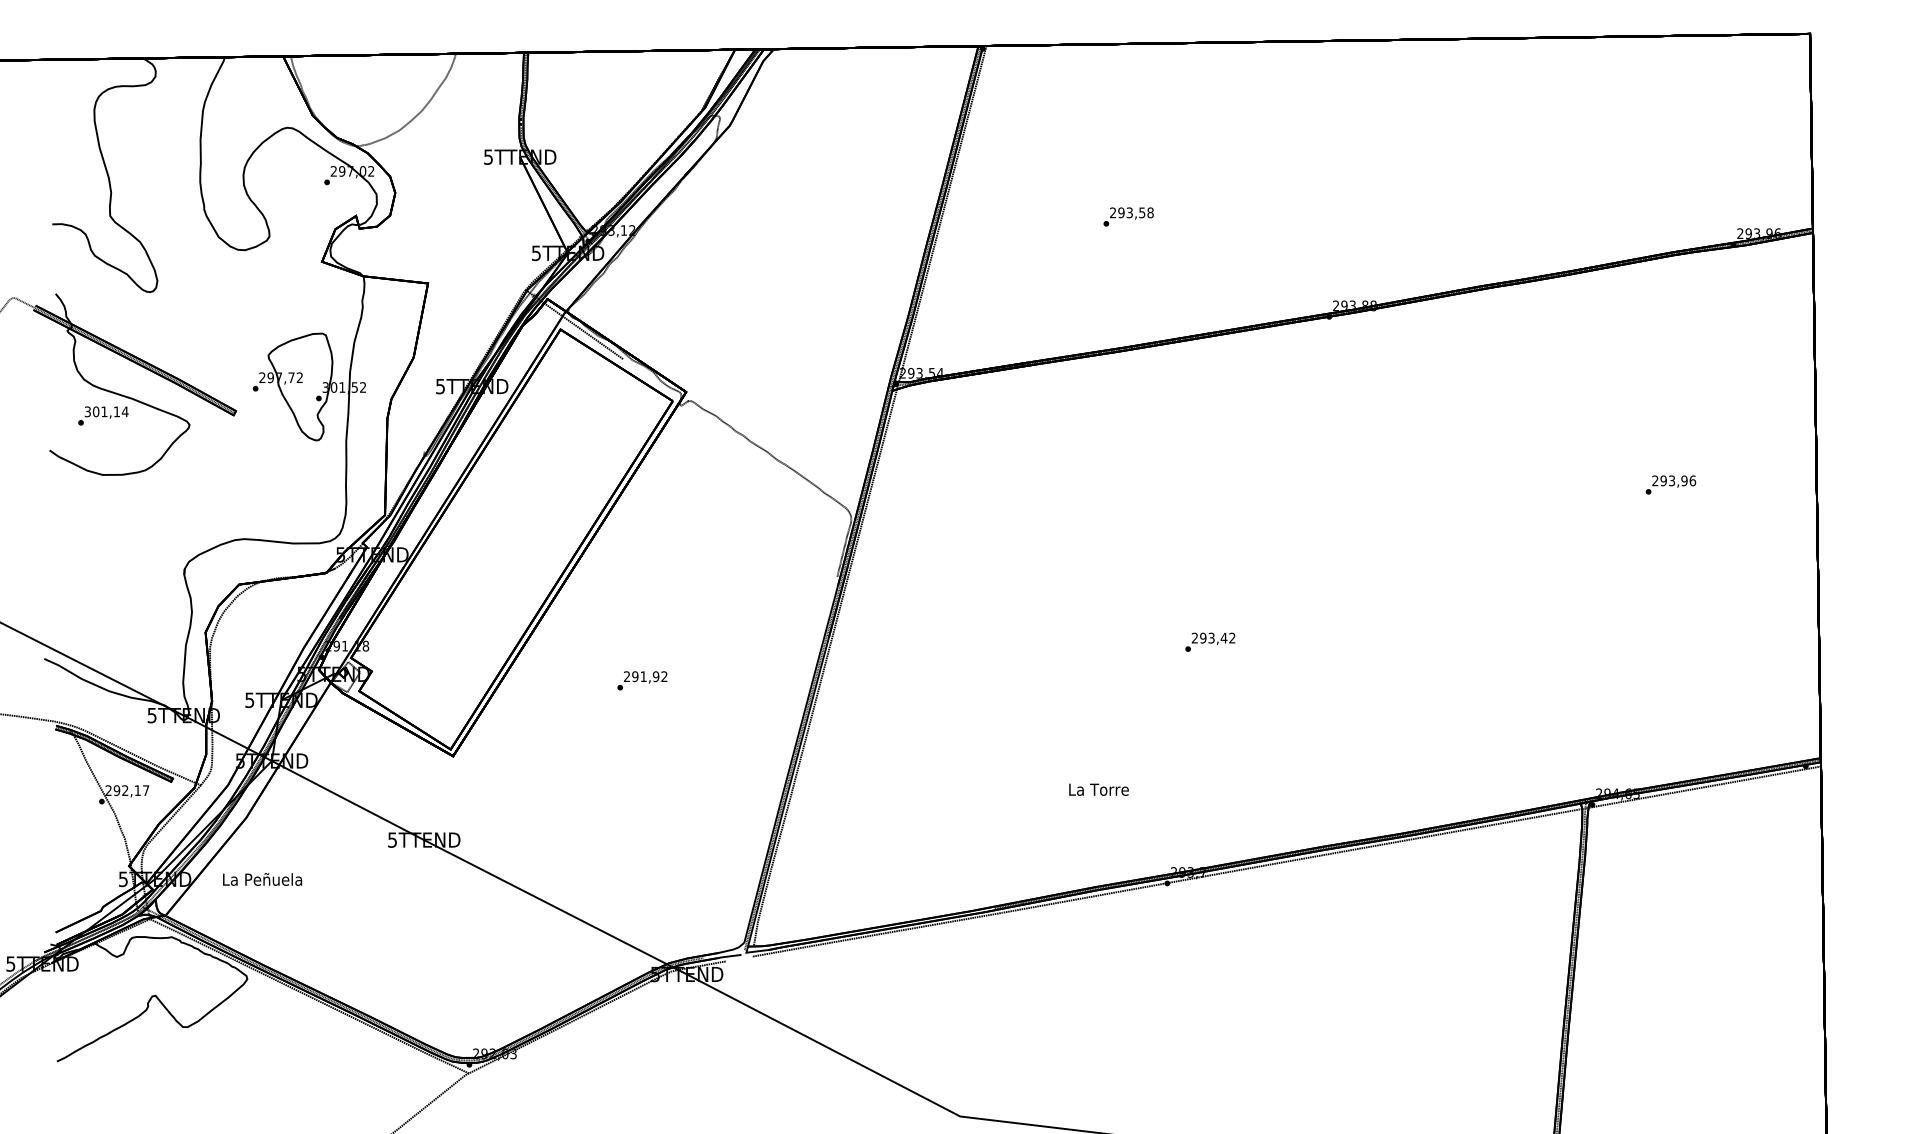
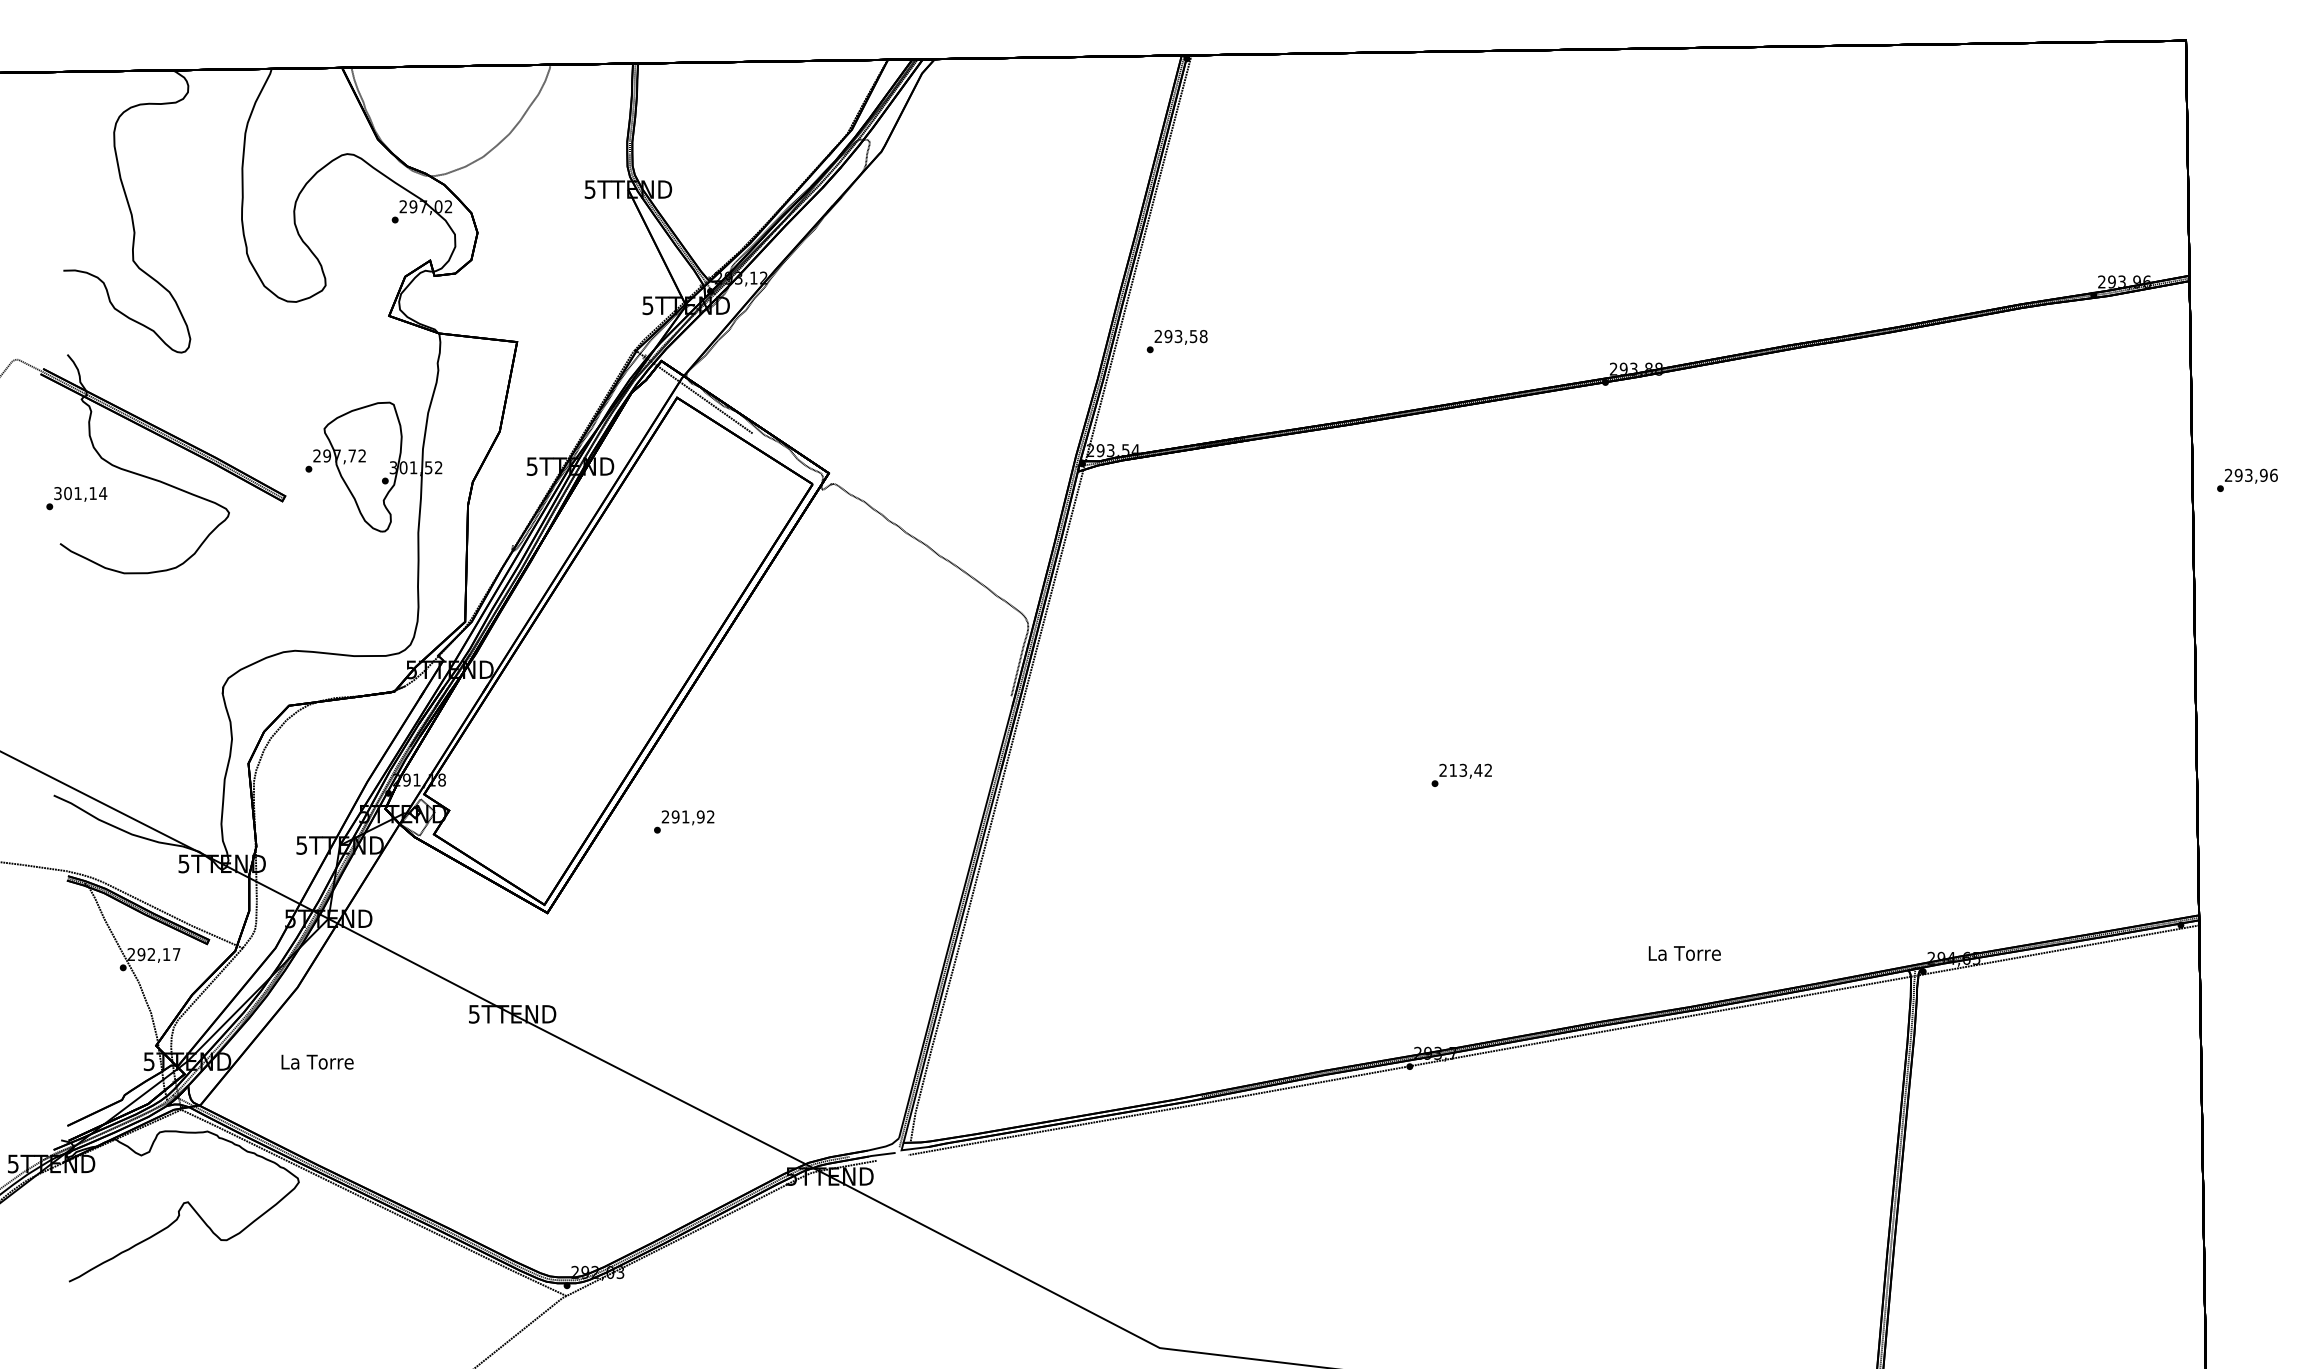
text: (1128, 216) -> (1177, 340), moved
text: (103, 415) -> (76, 497), moved
text: (1670, 484) -> (2246, 479), moved
text: (1203, 637) -> (1453, 769), 293,42 -> 213,42
text: (642, 680) -> (684, 821), moved
text: (1098, 789) -> (1684, 953), moved
text: (262, 879) -> (317, 1061), La Peñuela -> La Torre

